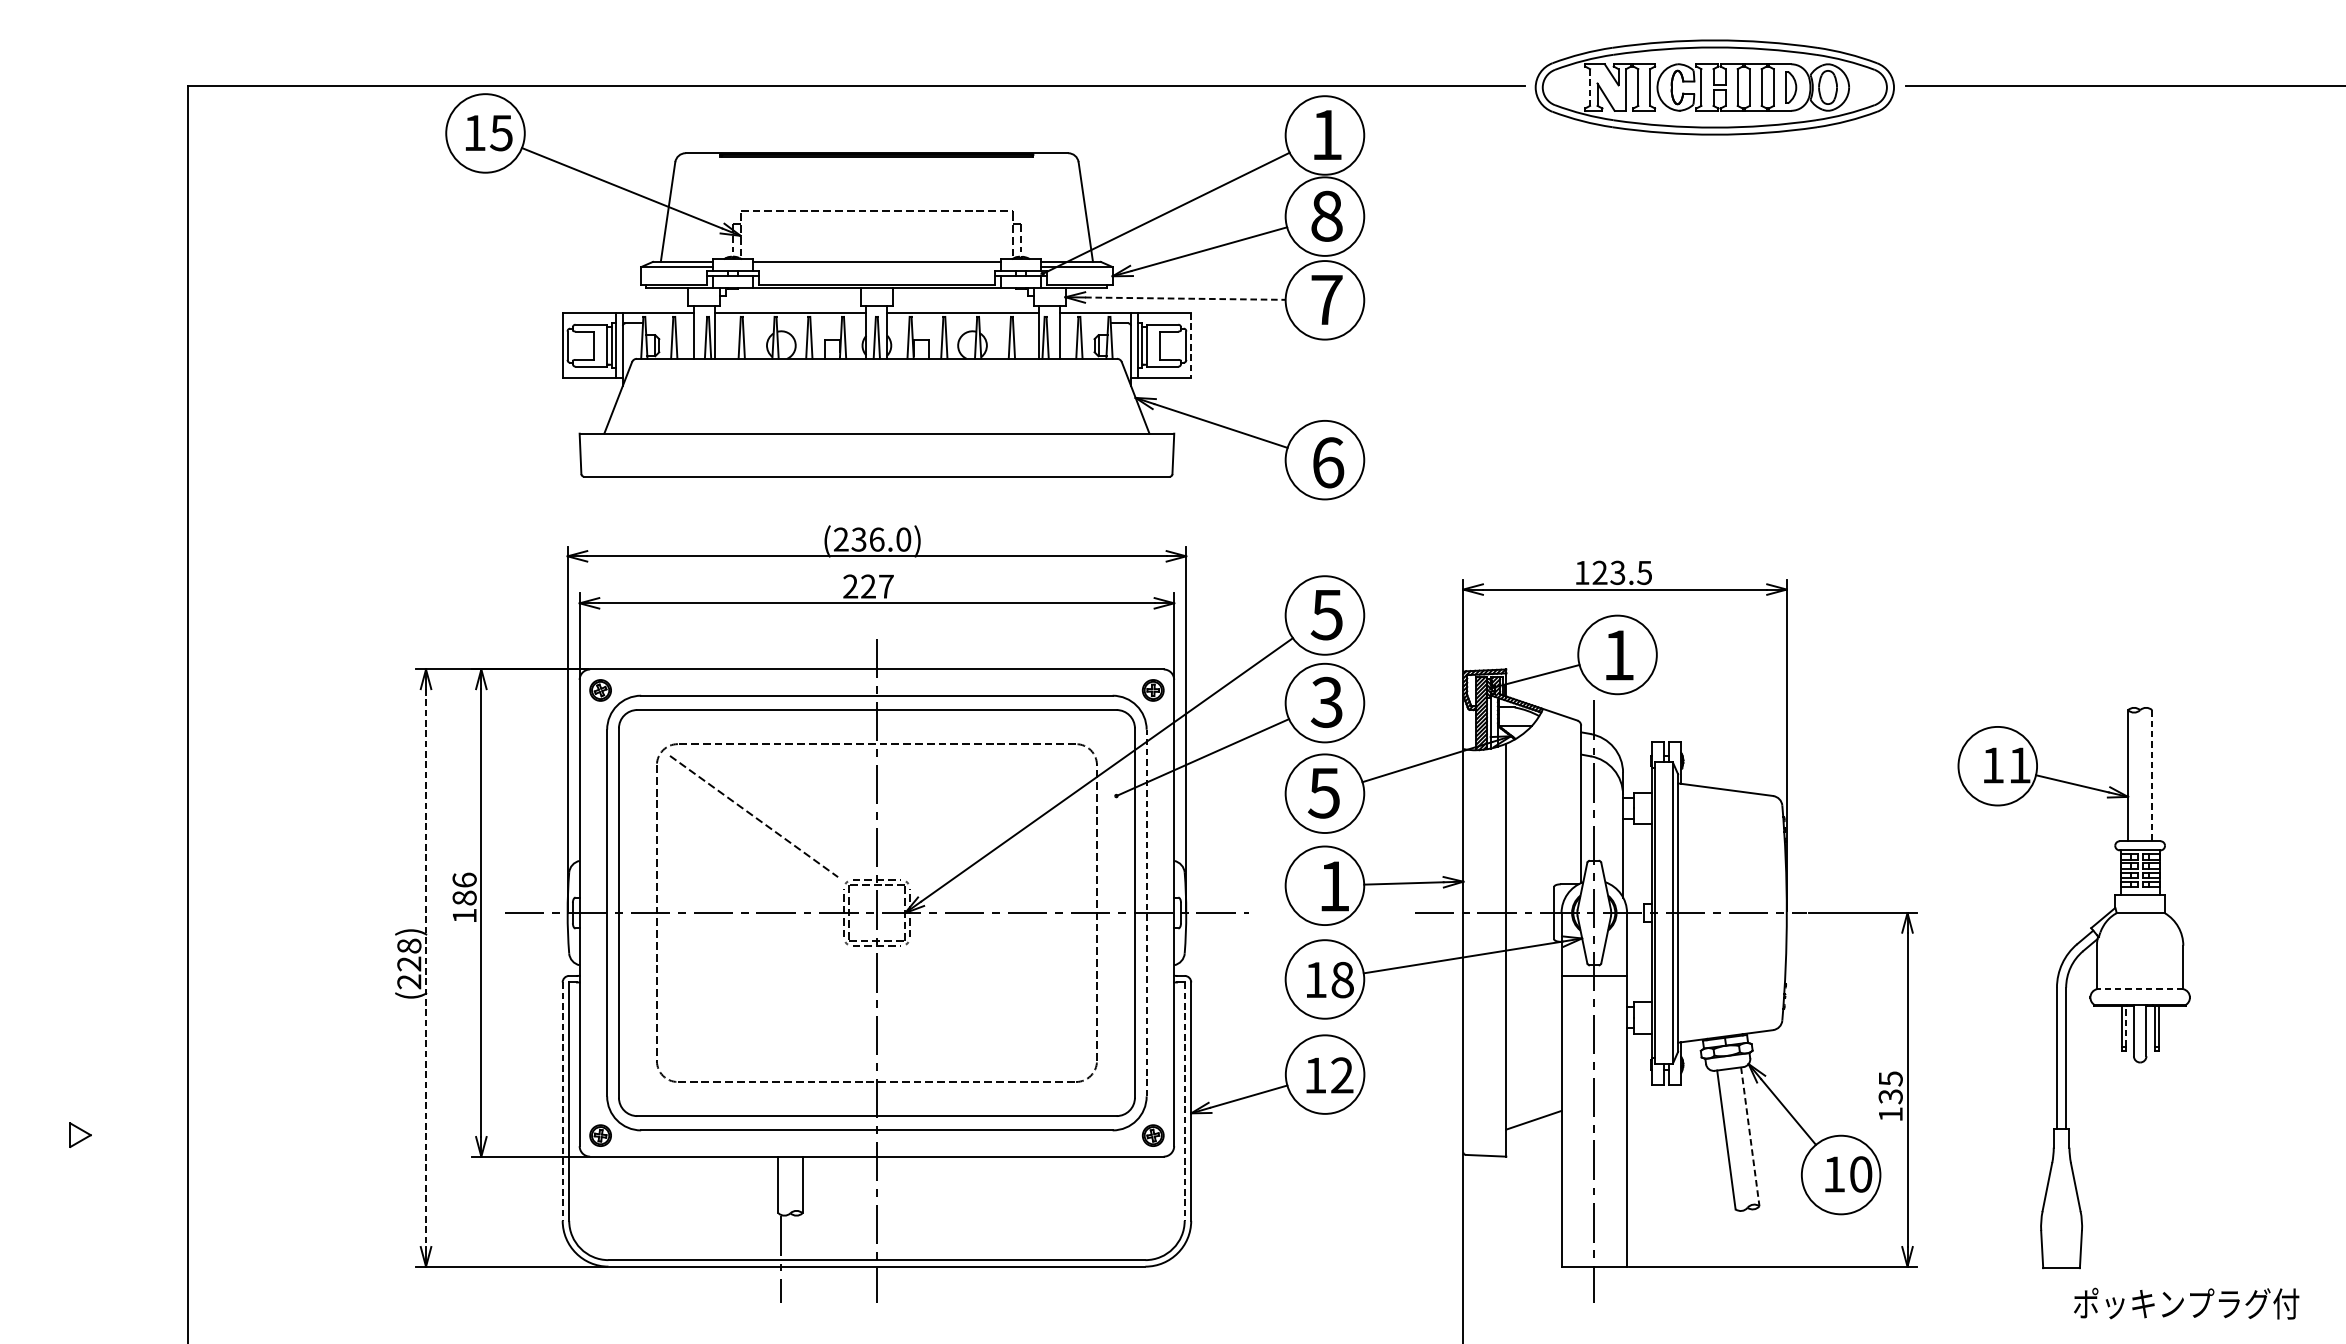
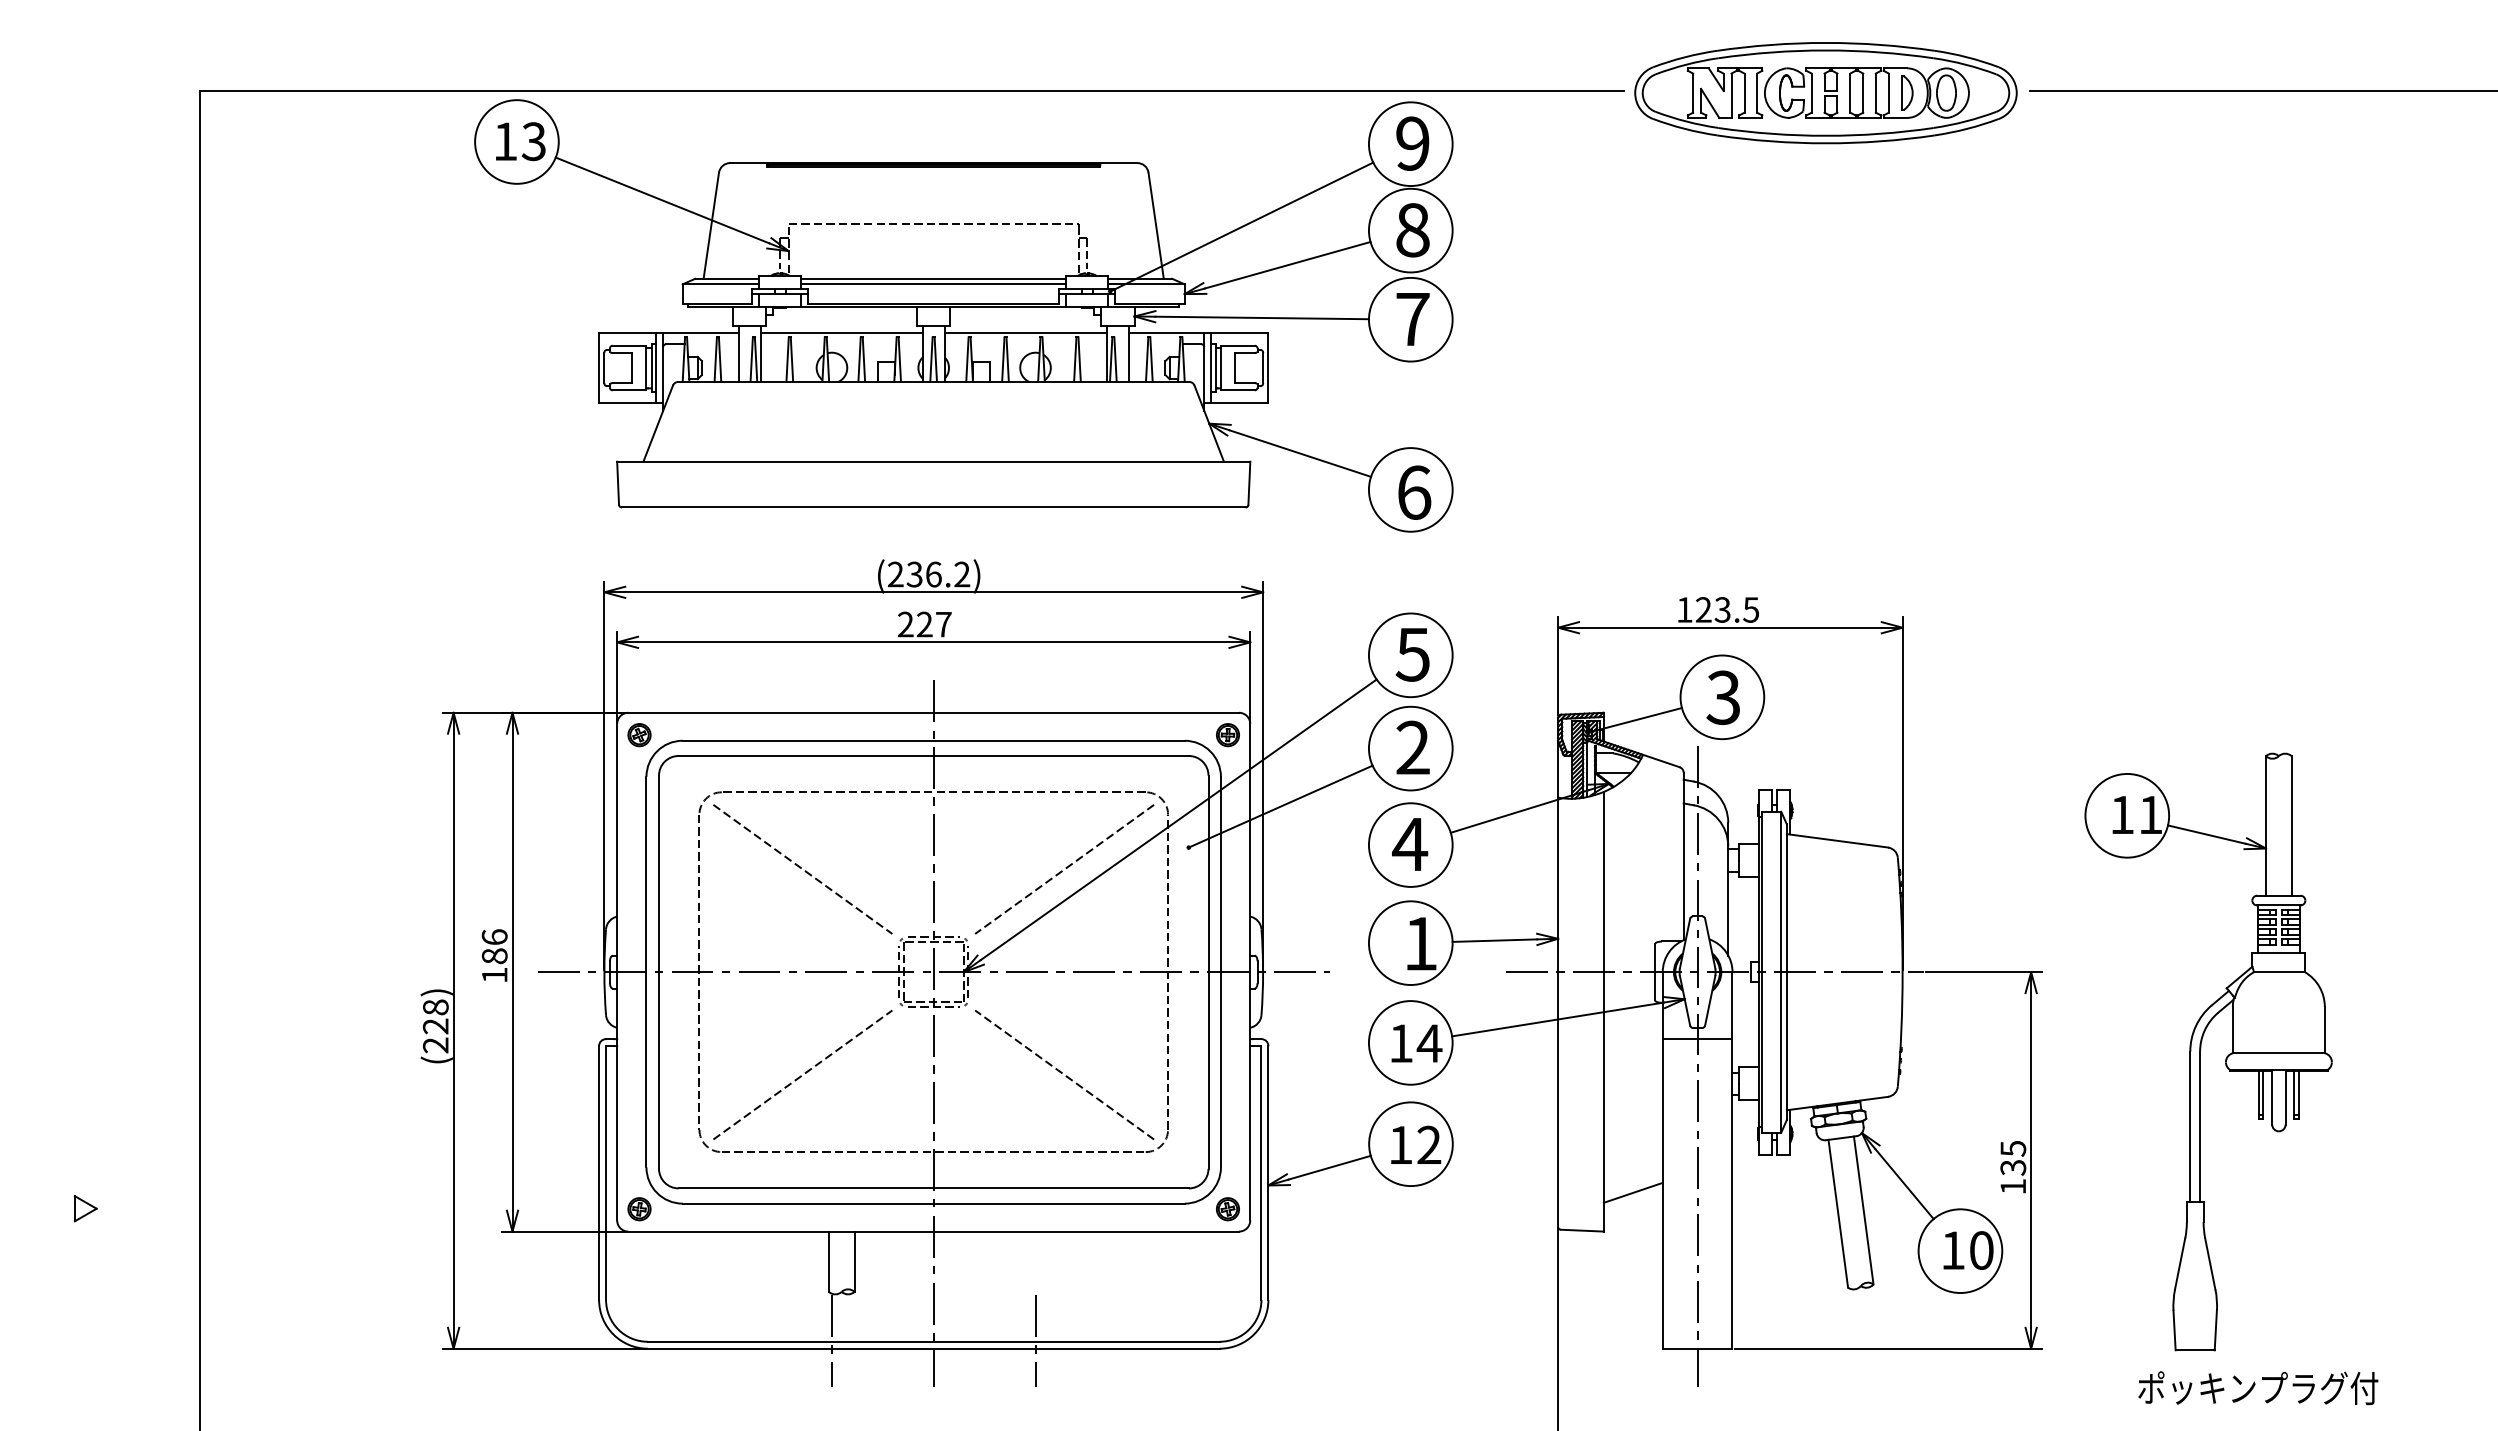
line: (1590, 87) -> (1693, 93), dashed -> solid
text: (501, 132) -> (533, 141), 15 -> 13
text: (1326, 134) -> (1412, 143), 1 -> 9
line: (876, 267) -> (933, 284), added
line: (1185, 298) -> (1262, 317), dashed -> solid
line: (1191, 346) -> (1268, 368), dashed -> solid
text: (903, 539) -> (962, 574), (236.0) -> (236.2)
text: (1617, 655) -> (1722, 697), 1 -> 3
text: (1326, 702) -> (1412, 748), 3 -> 2
line: (2152, 775) -> (2291, 825), dashed -> solid
text: (1324, 793) -> (1410, 844), 5 -> 4
line: (999, 815) -> (1064, 868), added
line: (1147, 912) -> (1221, 971), dashed -> solid
line: (425, 968) -> (453, 1031), dashed -> solid
text: (1342, 980) -> (1429, 1043), 18 -> 14
line: (2139, 989) -> (2278, 1053), dashed -> solid
line: (997, 1008) -> (1062, 1073), added
line: (752, 1010) -> (801, 1075), added
line: (2125, 1026) -> (2263, 1092), dashed -> solid
line: (563, 1102) -> (599, 1173), dashed -> solid
line: (1184, 1102) -> (1261, 1173), dashed -> solid
line: (1750, 1136) -> (1863, 1210), dashed -> solid
line: (972, 1259) -> (1035, 1341), added
text: (2186, 1304) -> (2258, 1388), moved

